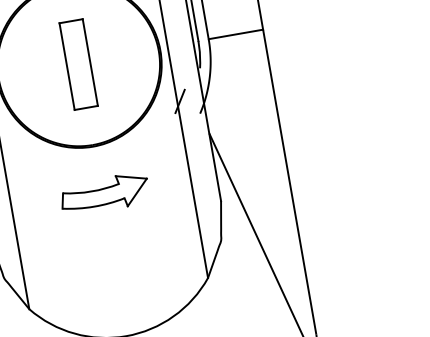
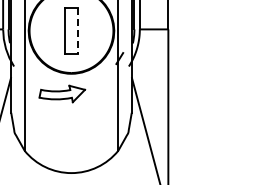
line: (90, 62) -> (77, 30), solid -> dashed
part: (105, 193) -> (62, 93), moved

